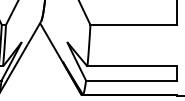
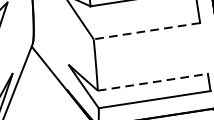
line: (133, 24) -> (146, 30), solid -> dashed
line: (132, 66) -> (153, 82), solid -> dashed

